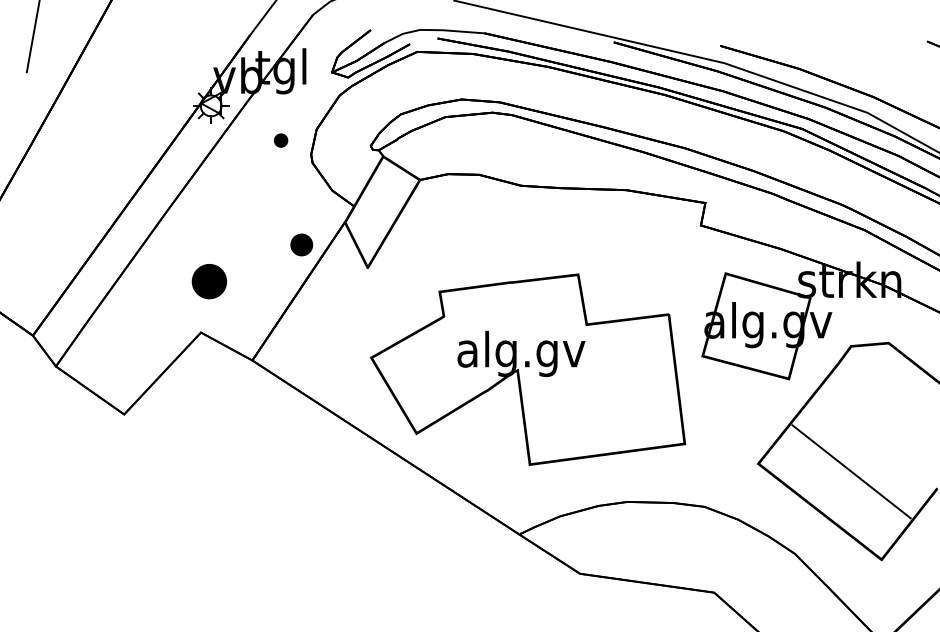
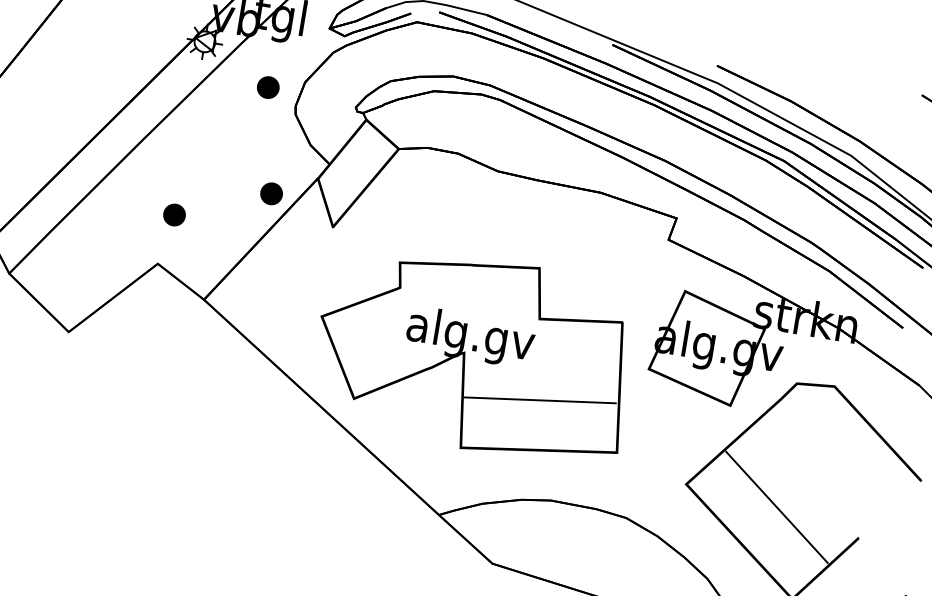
part: (280, 140) -> (267, 87), size x1.67
part: (209, 281) -> (174, 214), size x0.62
line: (600, 404) -> (540, 400), added

